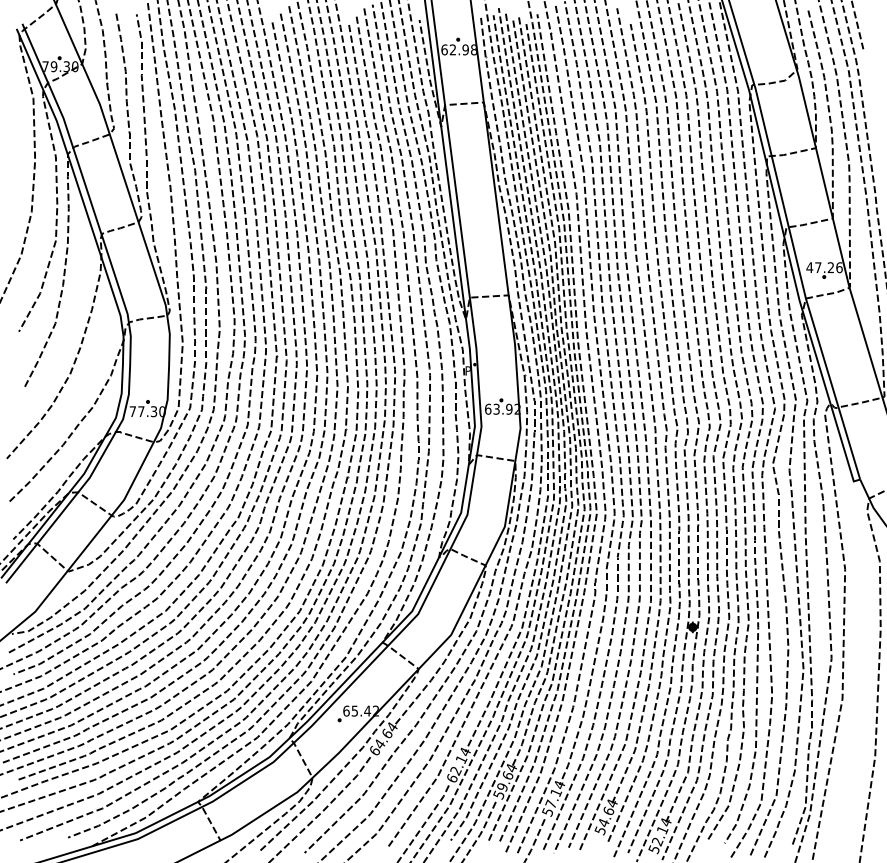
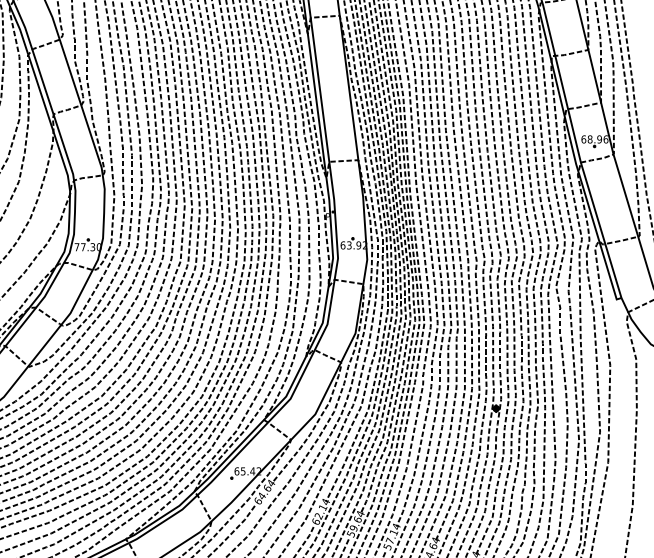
text: (820, 267) -> (591, 139), 47.26 -> 68.96

